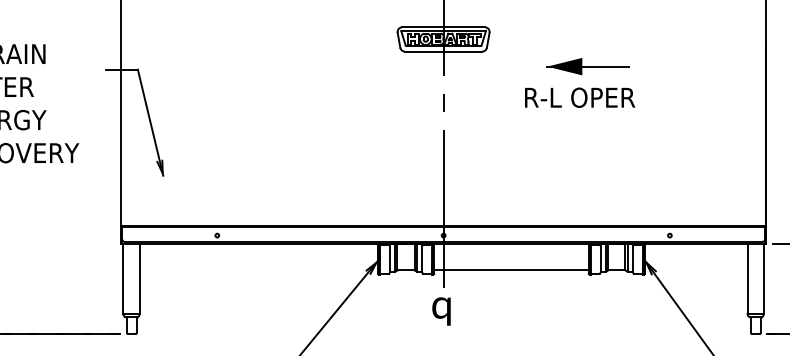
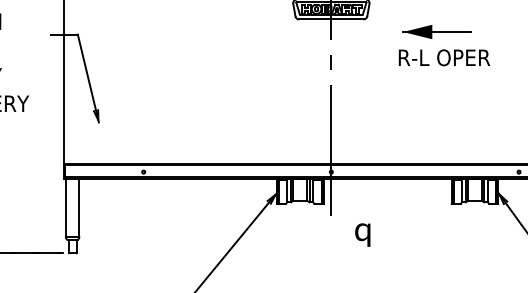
part: (587, 66) -> (436, 31), moved
line: (511, 269) -> (387, 200), removed
text: (441, 311) -> (362, 235), moved

